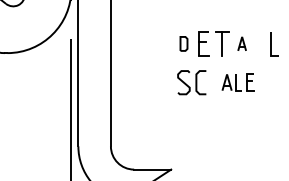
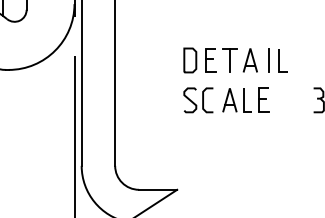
part: (184, 43) -> (190, 60), size x1.67
part: (241, 43) -> (249, 60), size x1.67
line: (259, 43) -> (268, 60), added
part: (237, 81) -> (245, 99), size x1.43

